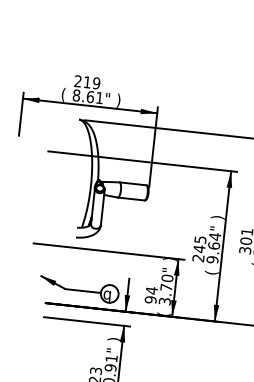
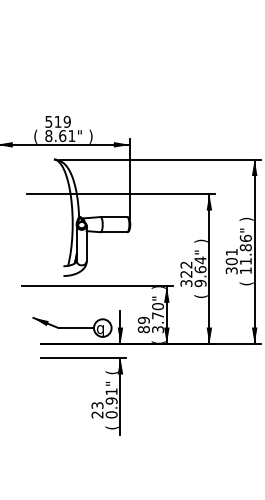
text: (77, 80) -> (48, 121), 219 -> 519
text: (199, 248) -> (186, 273), 245 -> 322
text: (150, 294) -> (143, 324), 94 -> 89
text: (113, 339) -> (111, 372), ) -> (

